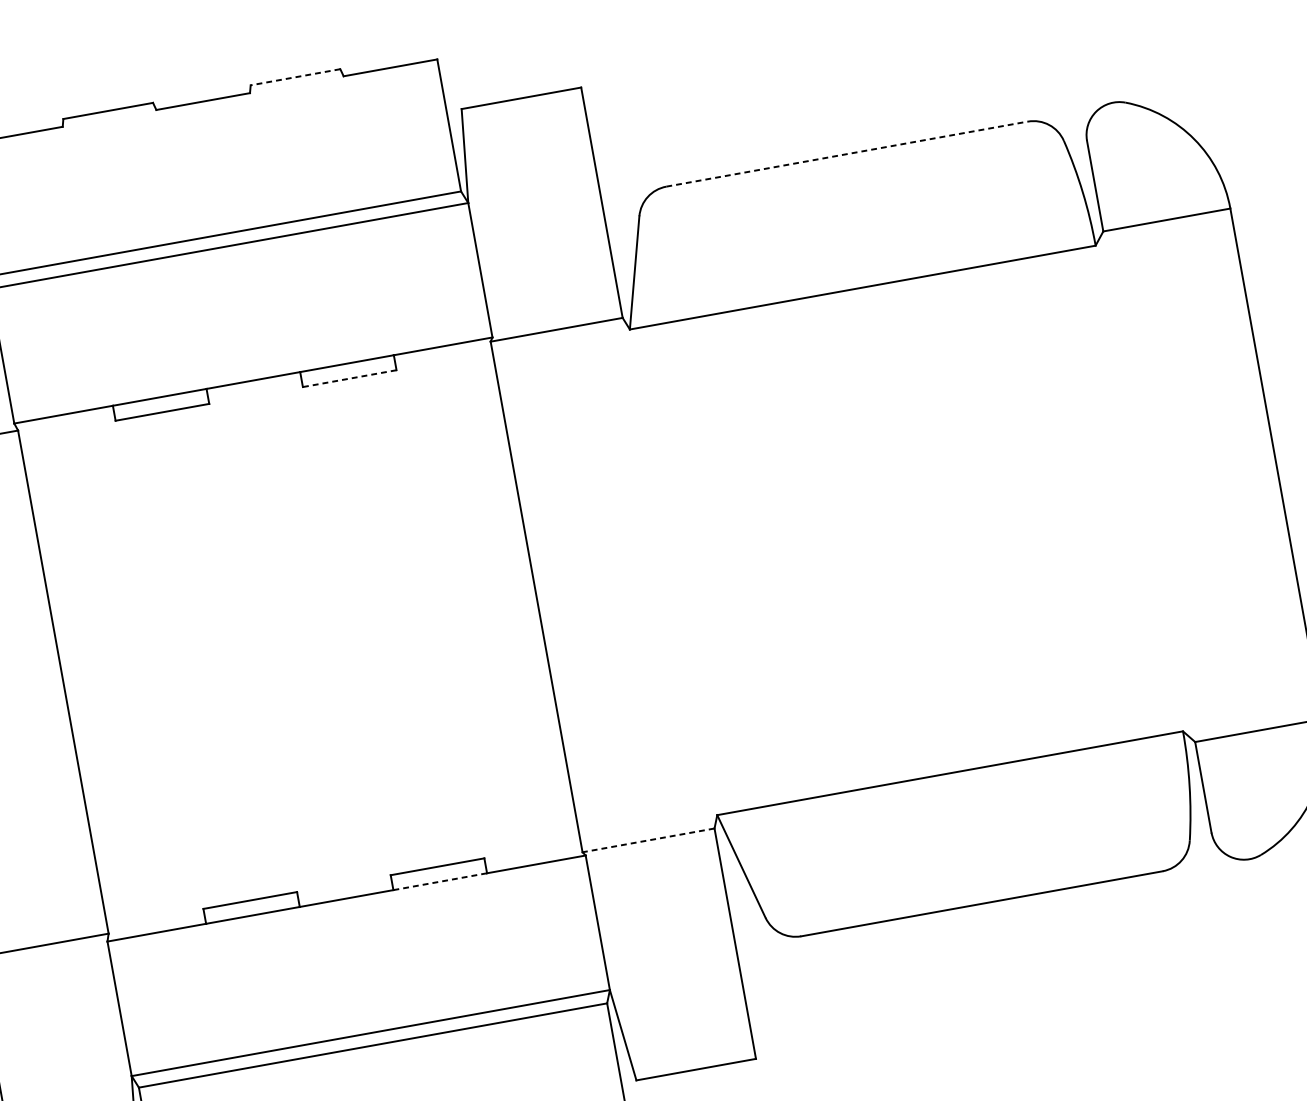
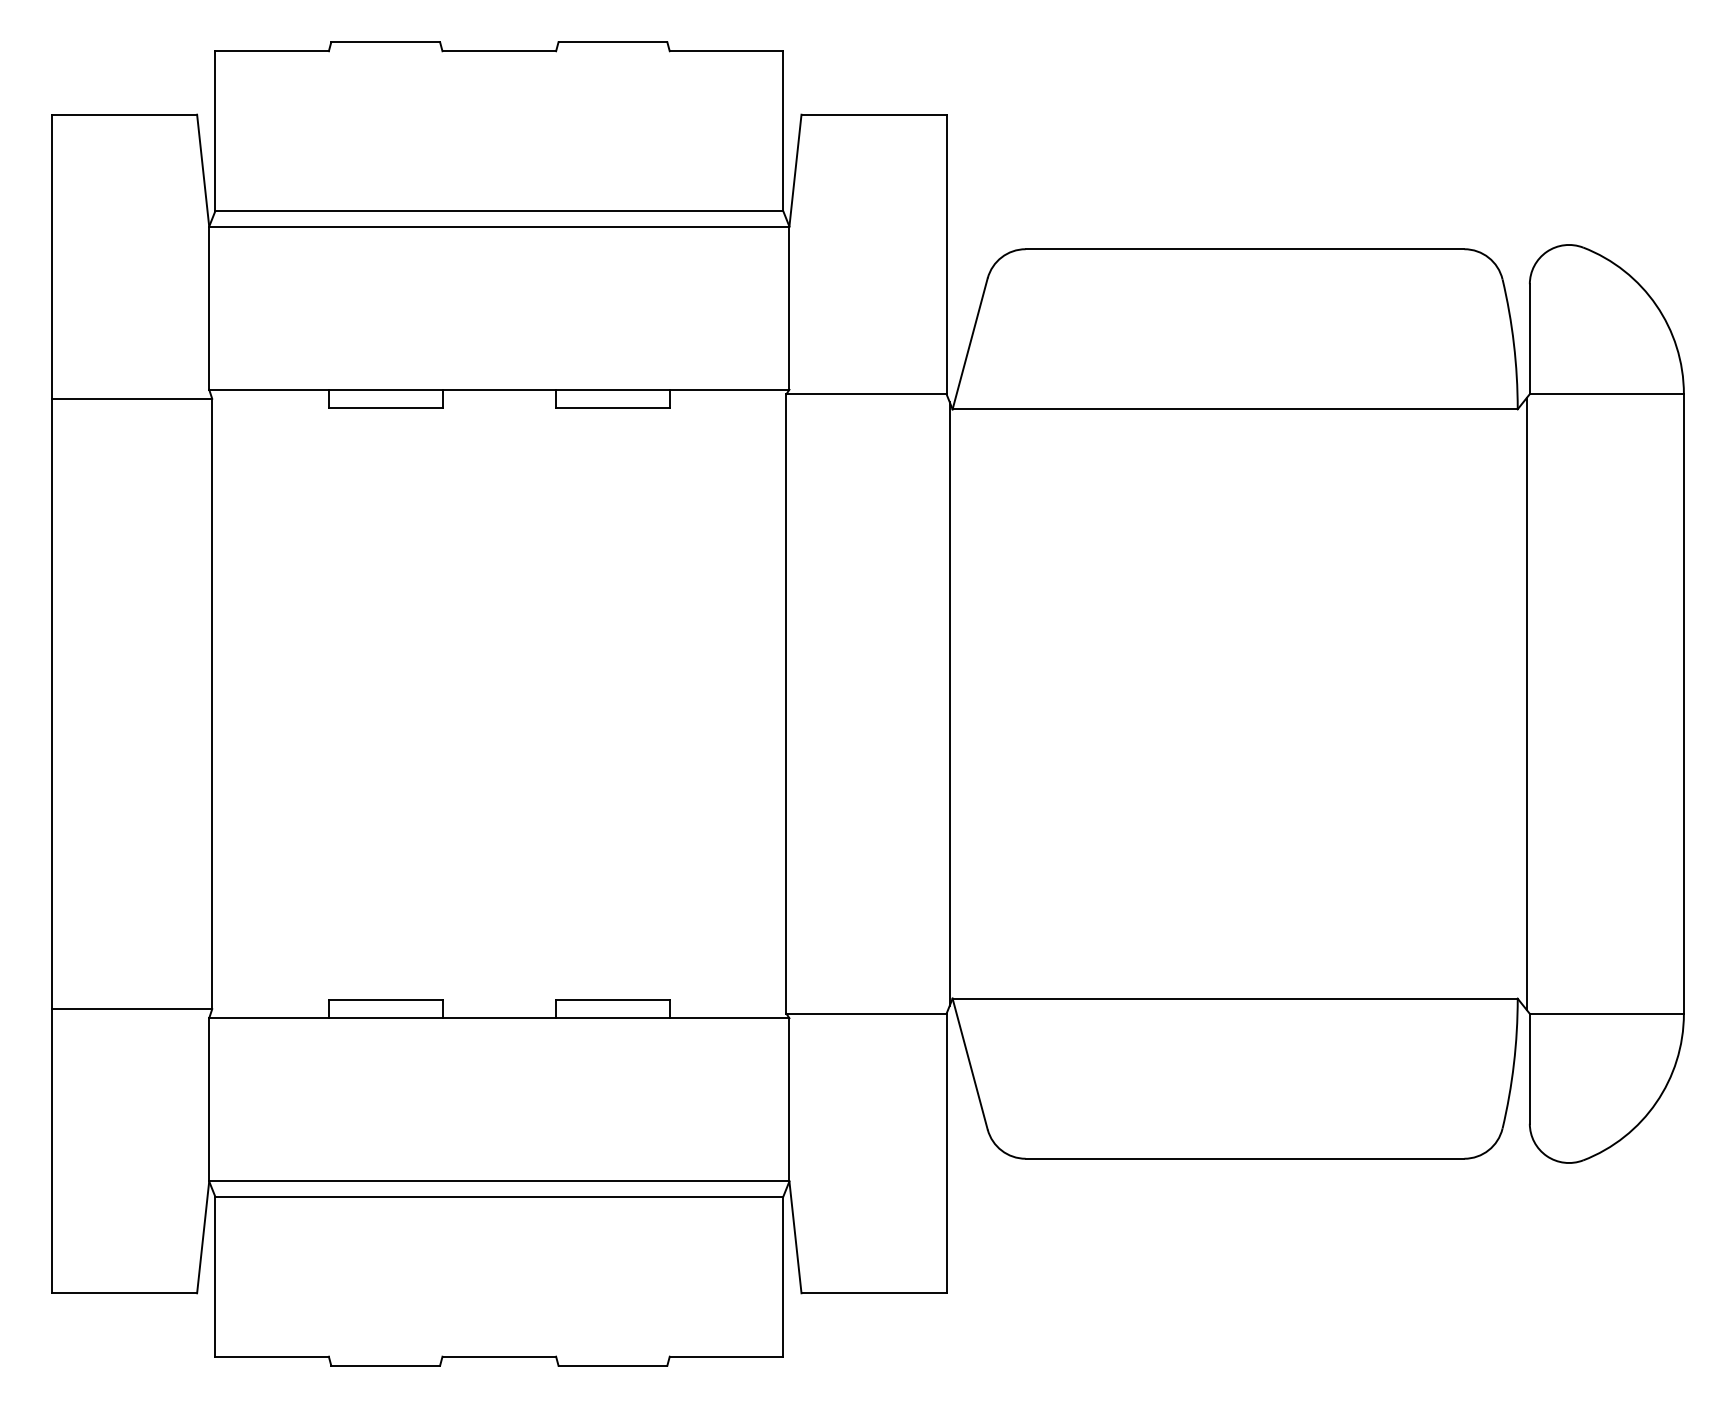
line: (295, 77) -> (612, 42), dashed -> solid
line: (847, 154) -> (1245, 249), dashed -> solid
line: (349, 378) -> (612, 407), dashed -> solid
line: (1146, 486) -> (1526, 703), added
line: (670, 572) -> (949, 703), added
line: (648, 840) -> (866, 1013), dashed -> solid
line: (439, 881) -> (612, 1018), dashed -> solid

